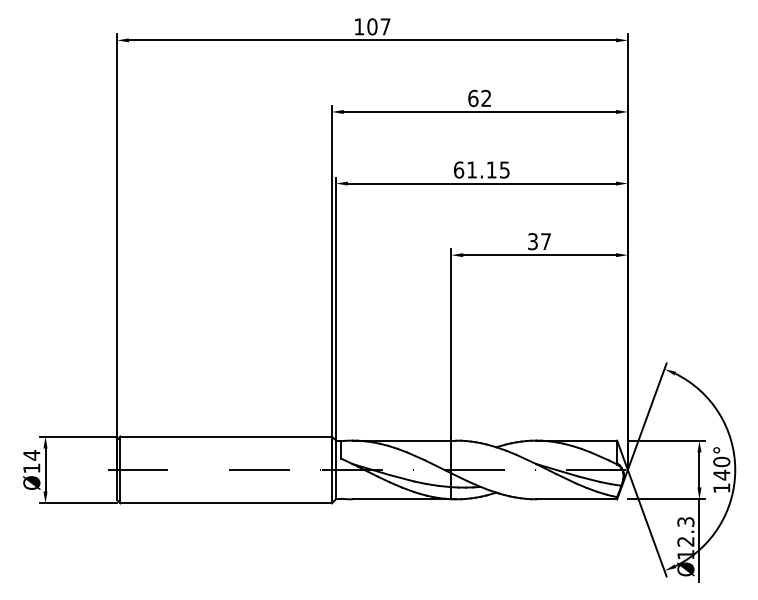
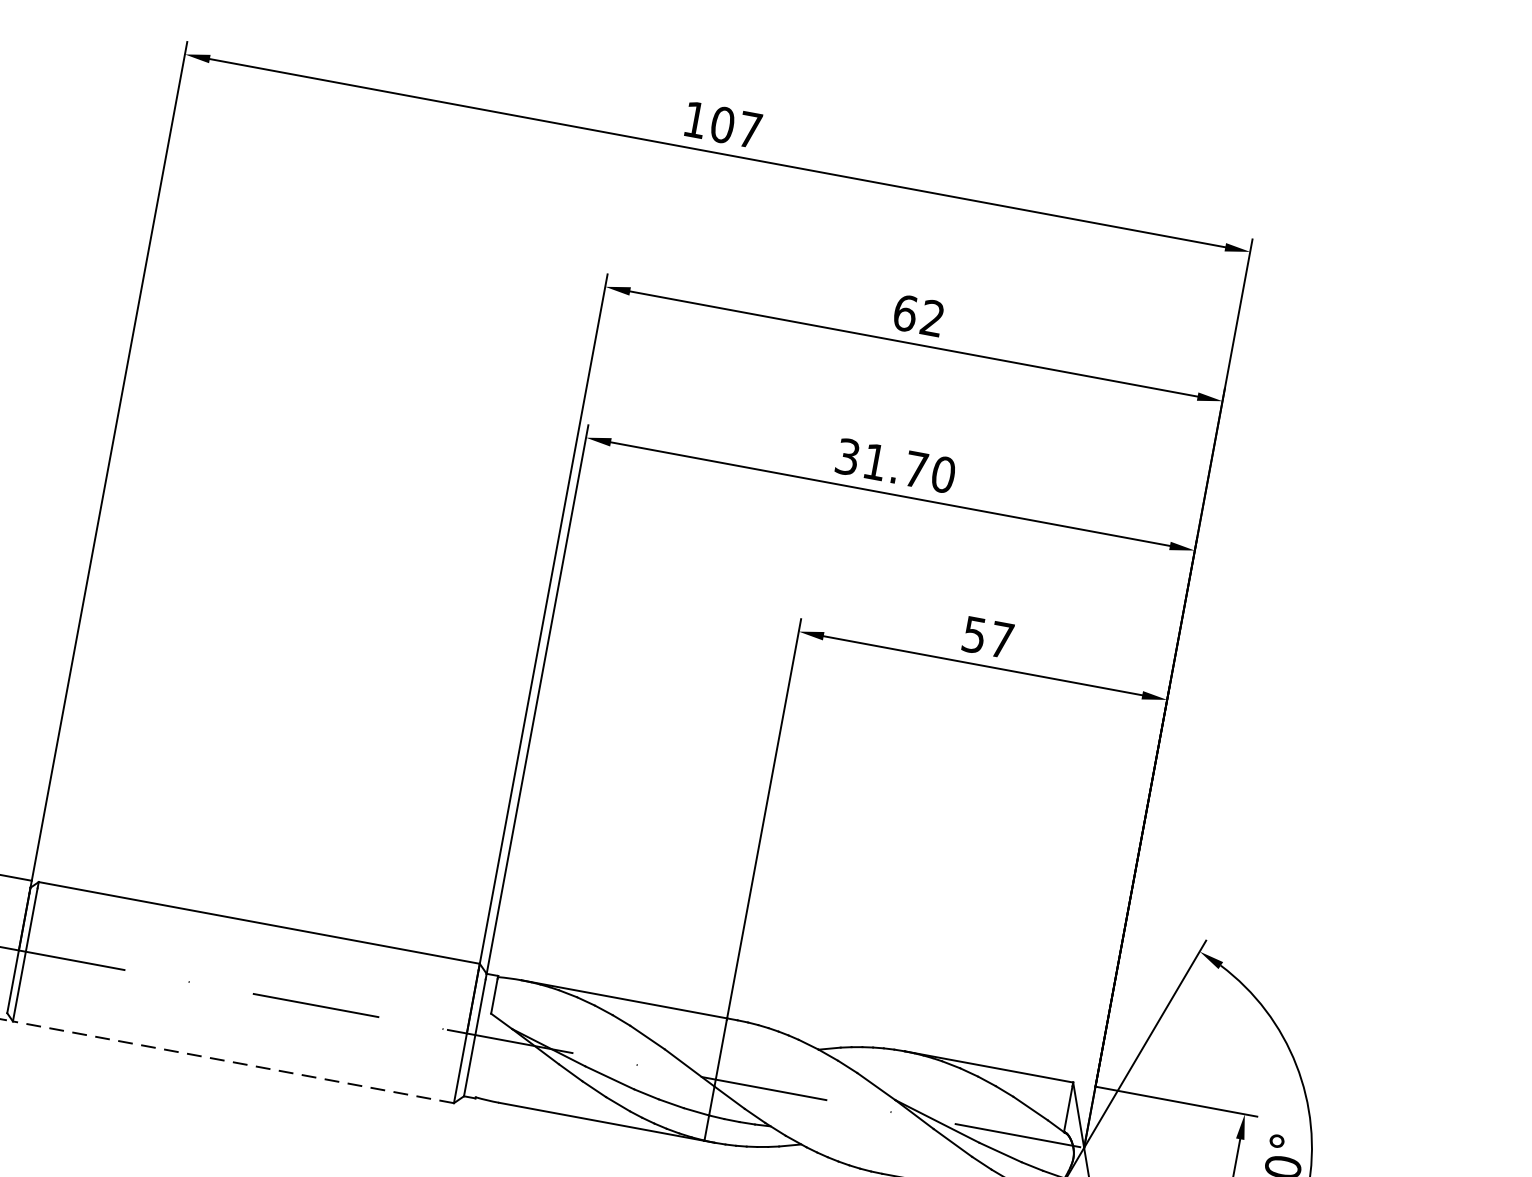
text: (481, 169) -> (895, 464), 61.15 -> 31.70
text: (532, 241) -> (973, 634), 37 -> 57
line: (226, 503) -> (234, 1062), solid -> dashed

